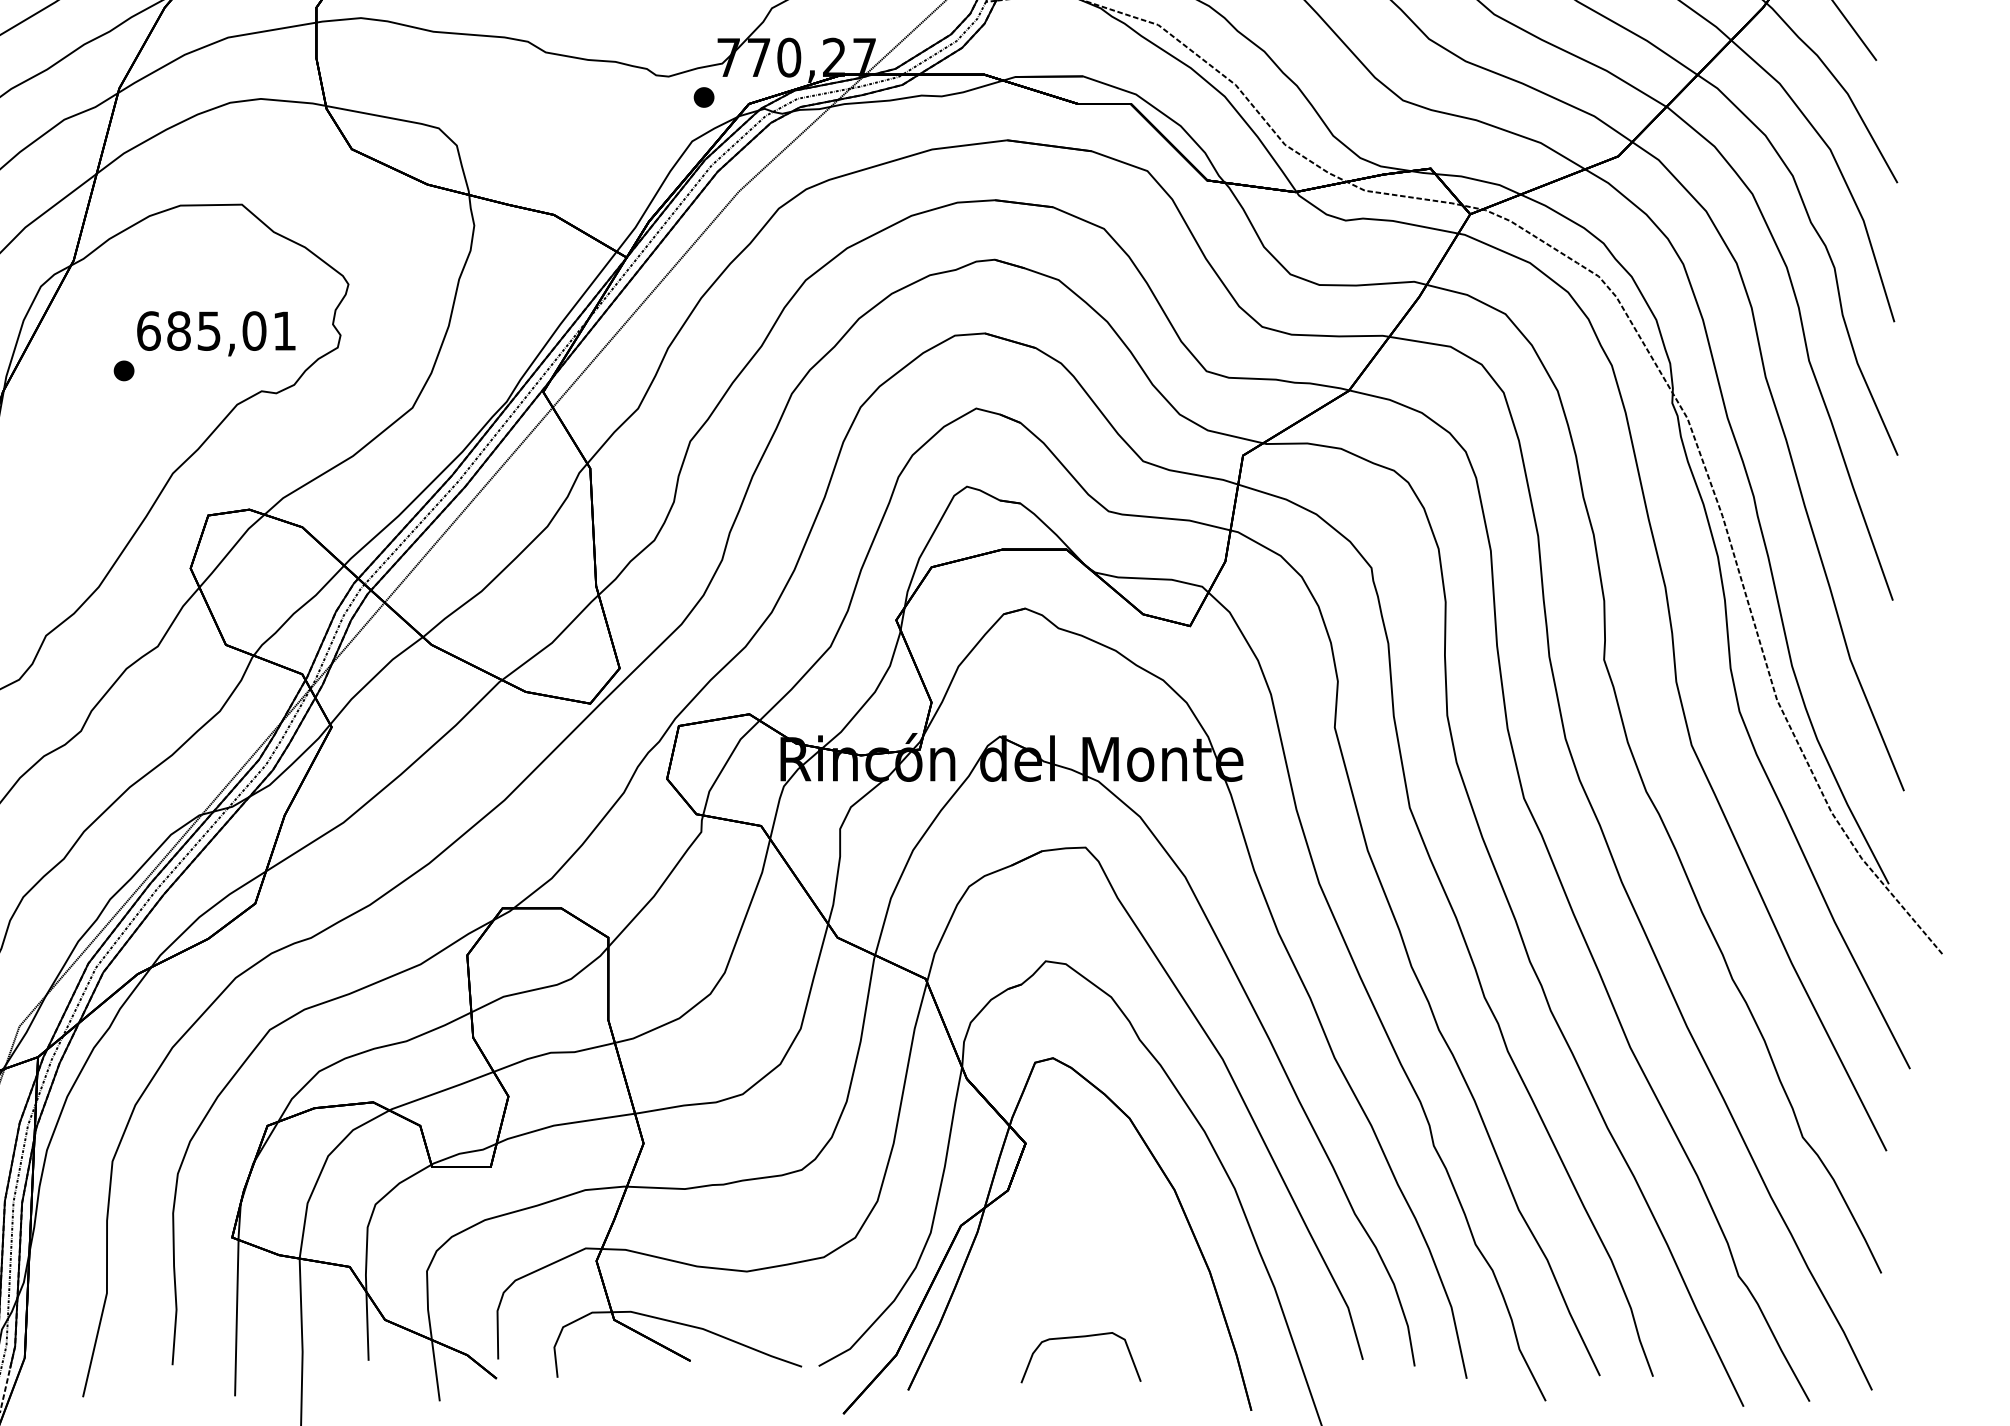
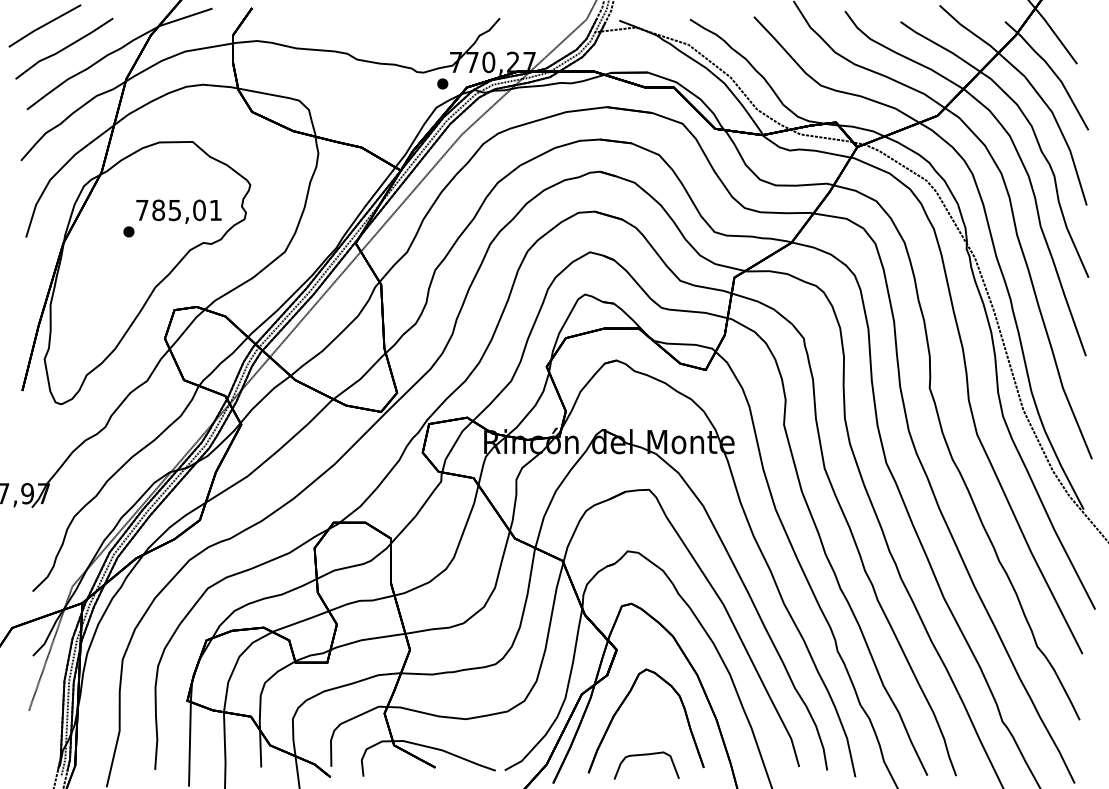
text: (149, 331) -> (142, 210), 685,01 -> 785,01
part: (1036, 1246) -> (622, 705), added

